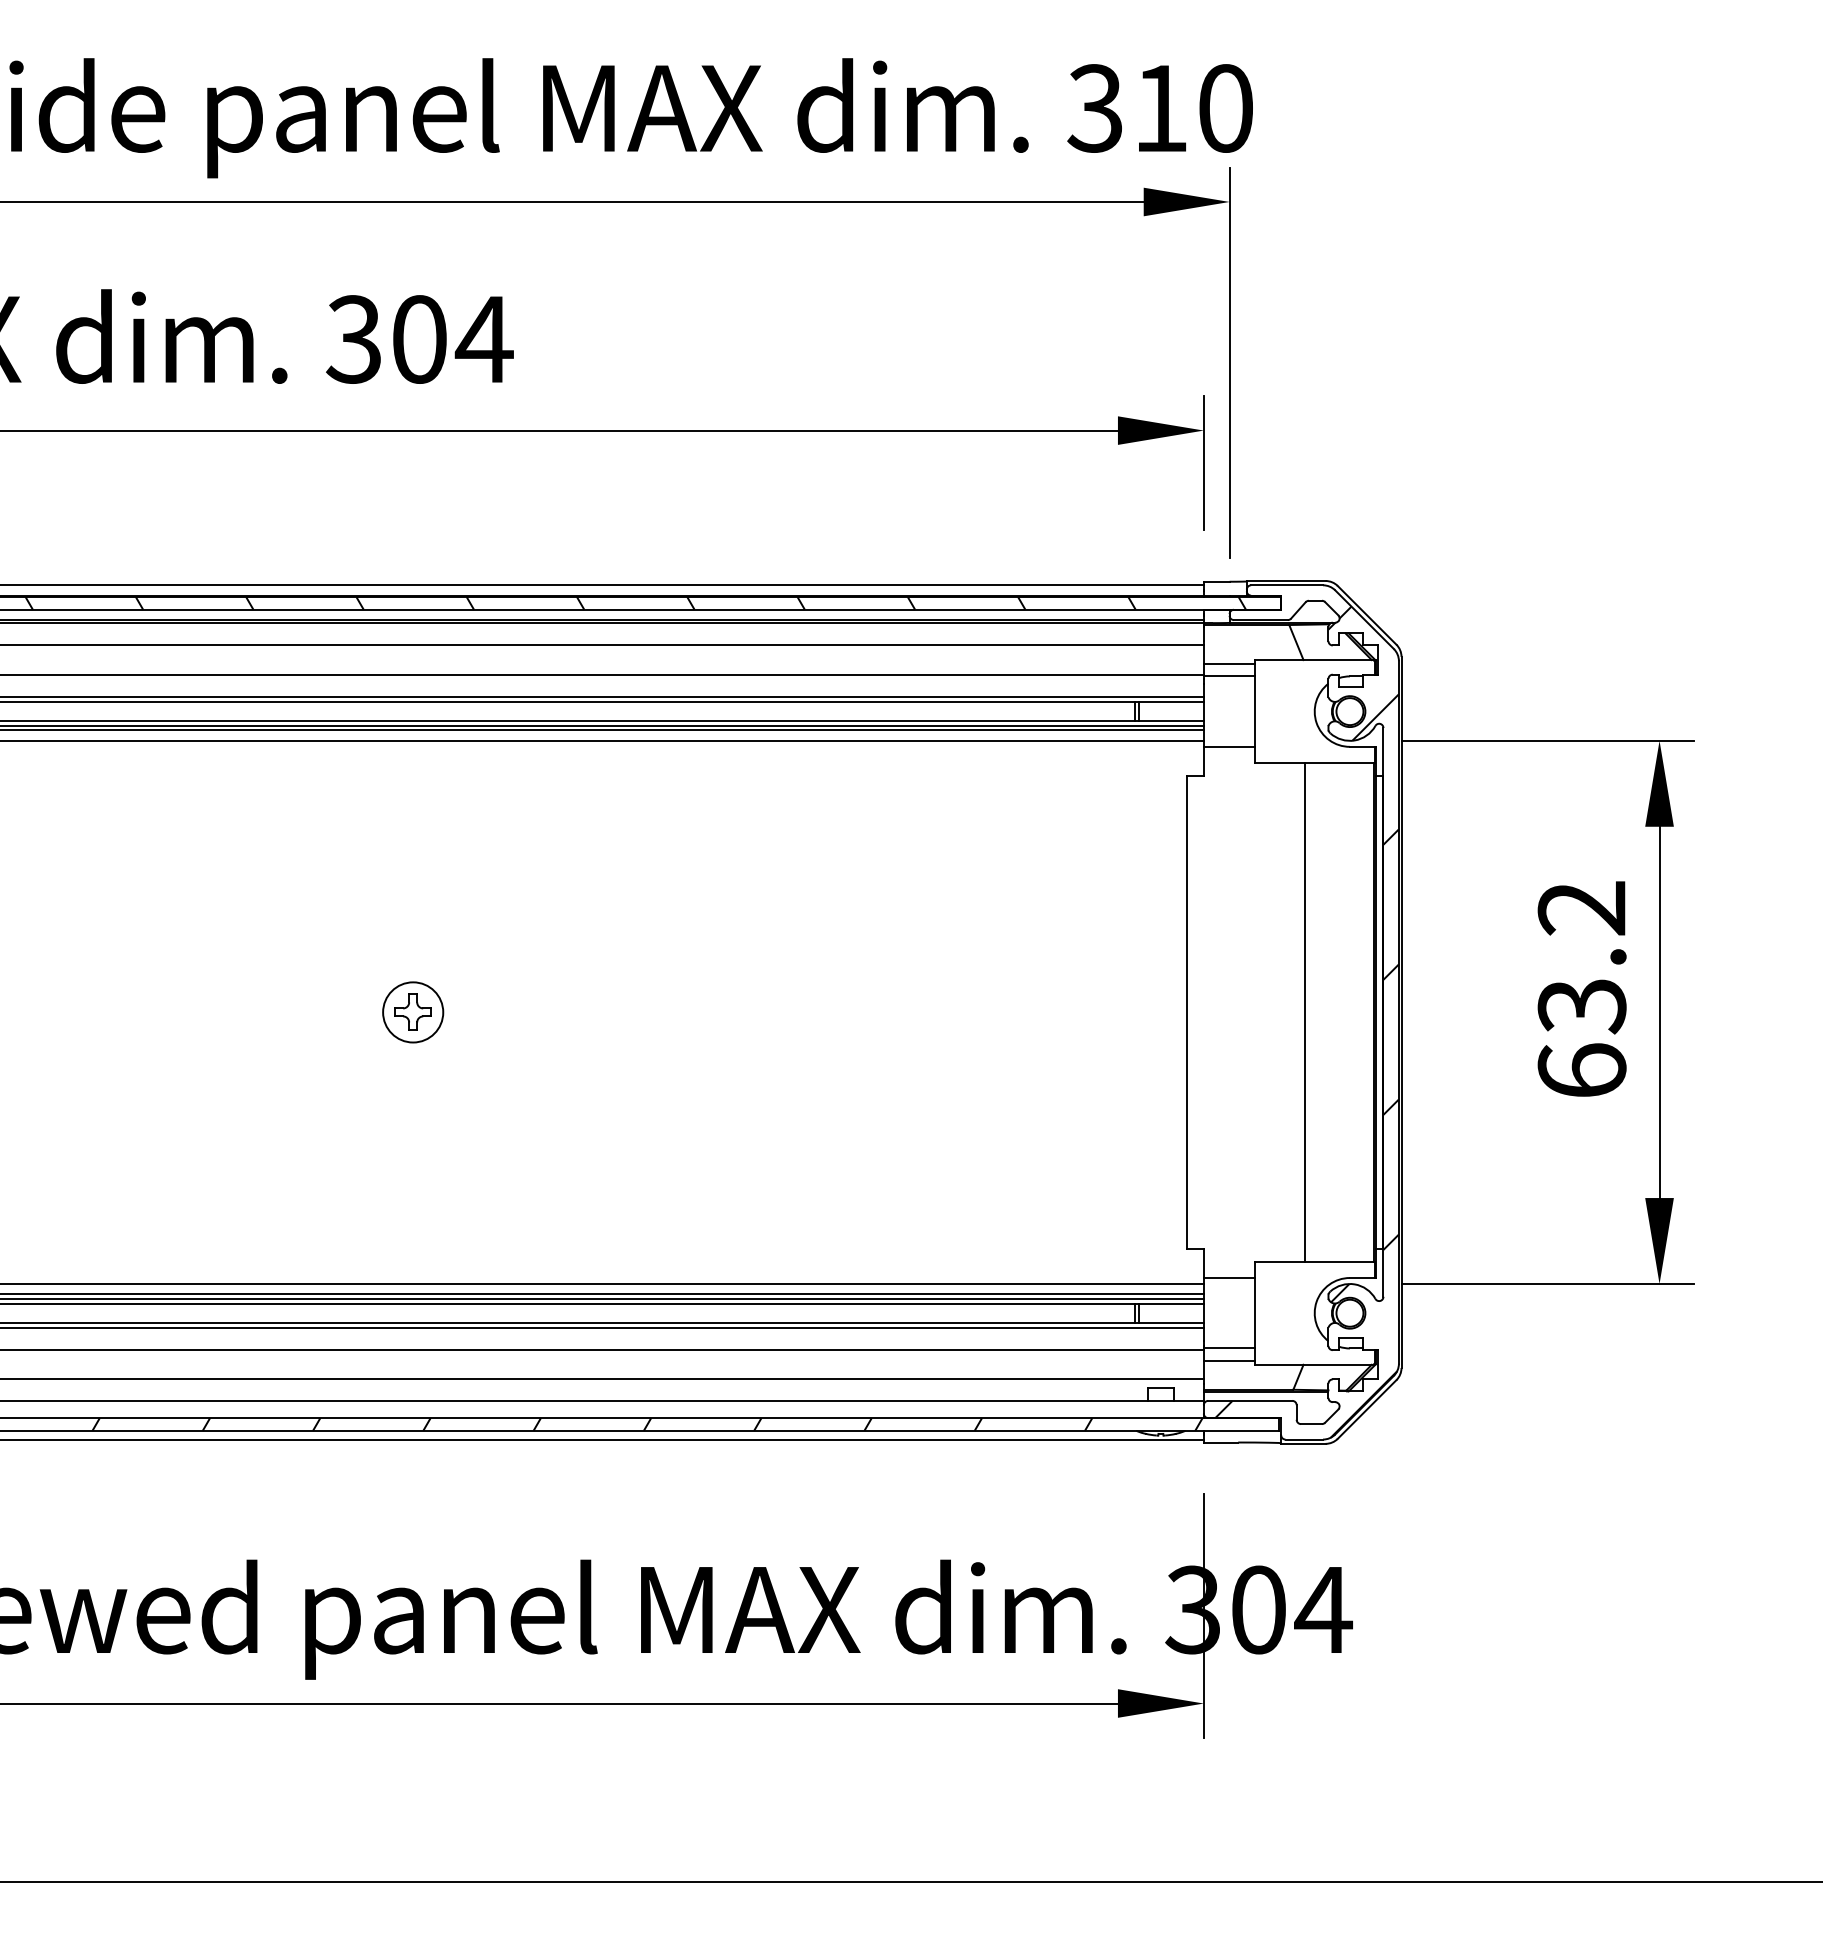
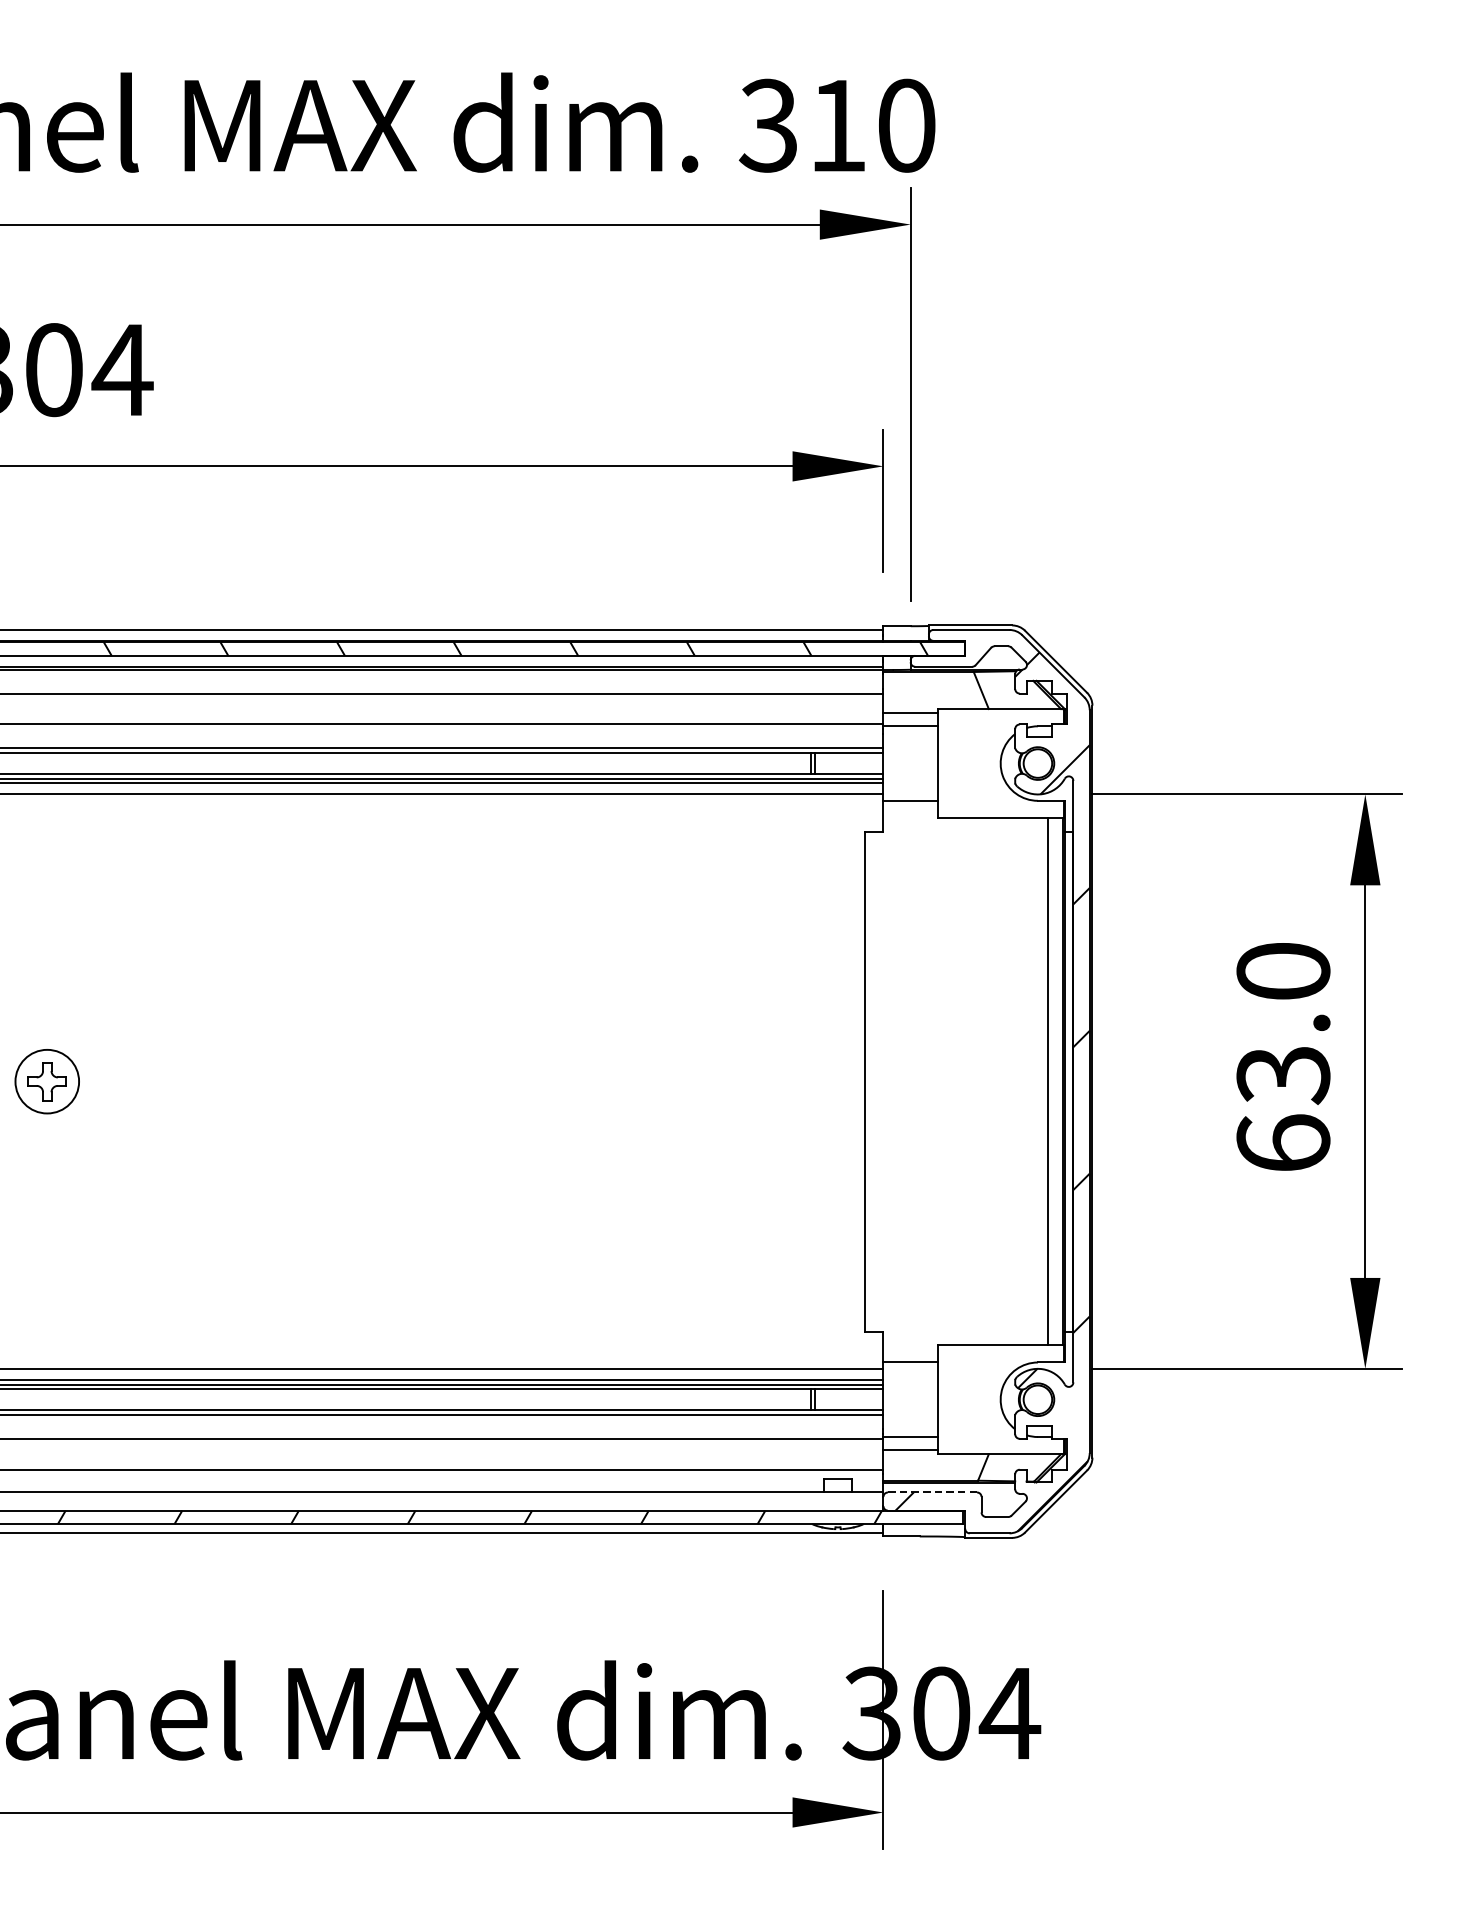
text: (1581, 908) -> (1282, 971), 63.2 -> 63.0
line: (1304, 1012) -> (1048, 1081), moved
line: (1249, 1400) -> (931, 1492), solid -> dashed

